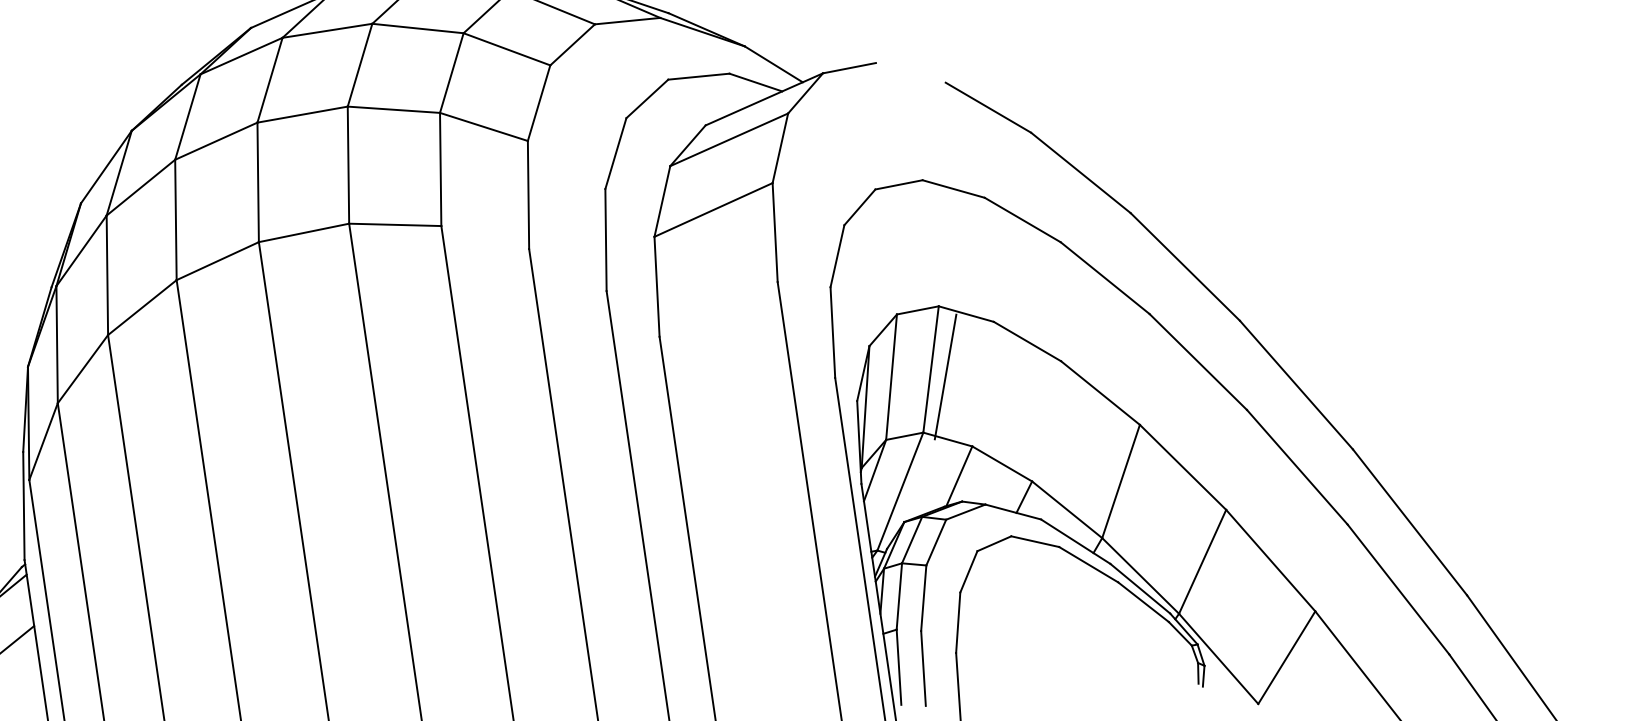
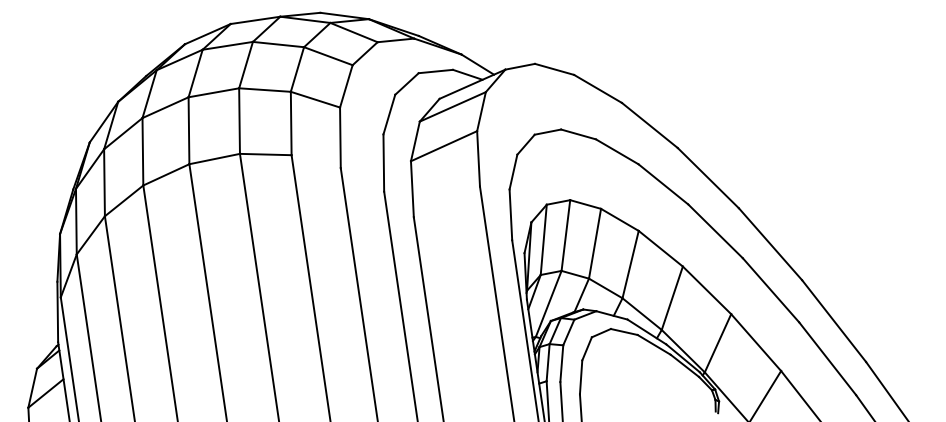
line: (910, 71) -> (554, 68), added
line: (946, 376) -> (595, 243), moved
line: (1046, 421) -> (630, 264), added

